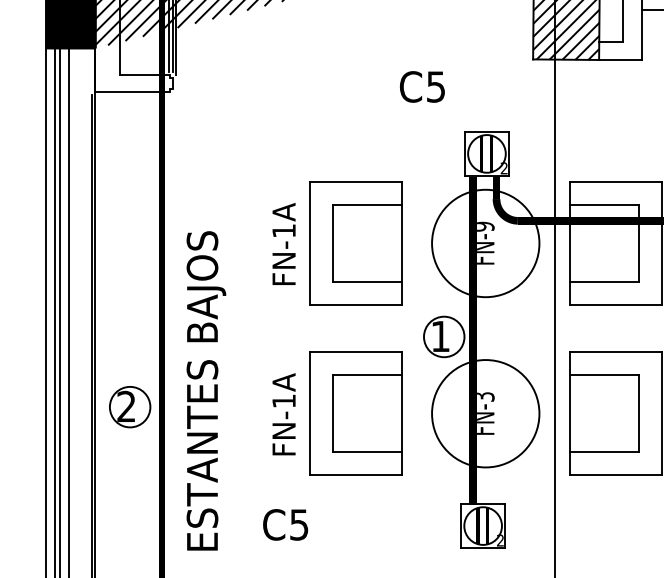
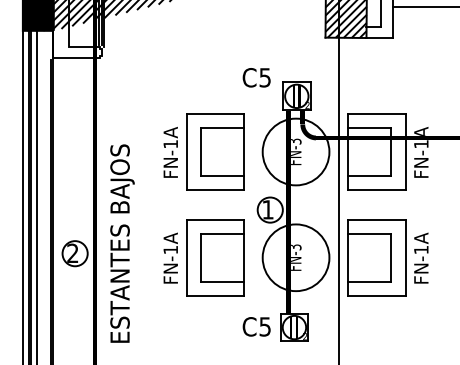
text: (422, 86) -> (256, 77), moved
text: (486, 226) -> (296, 141), FN-9 -> FN-3
text: (285, 524) -> (256, 326), moved

